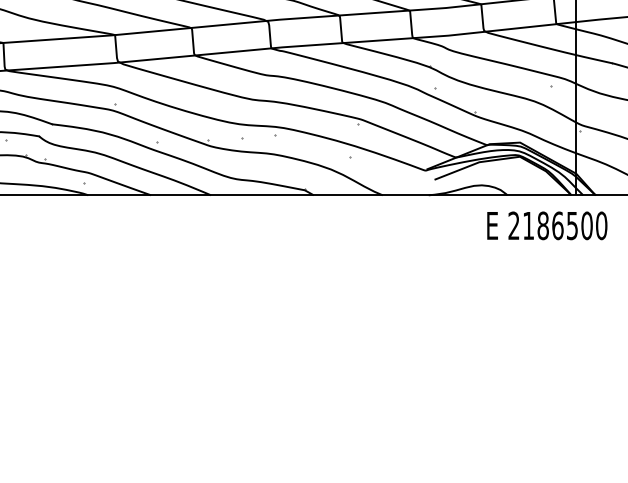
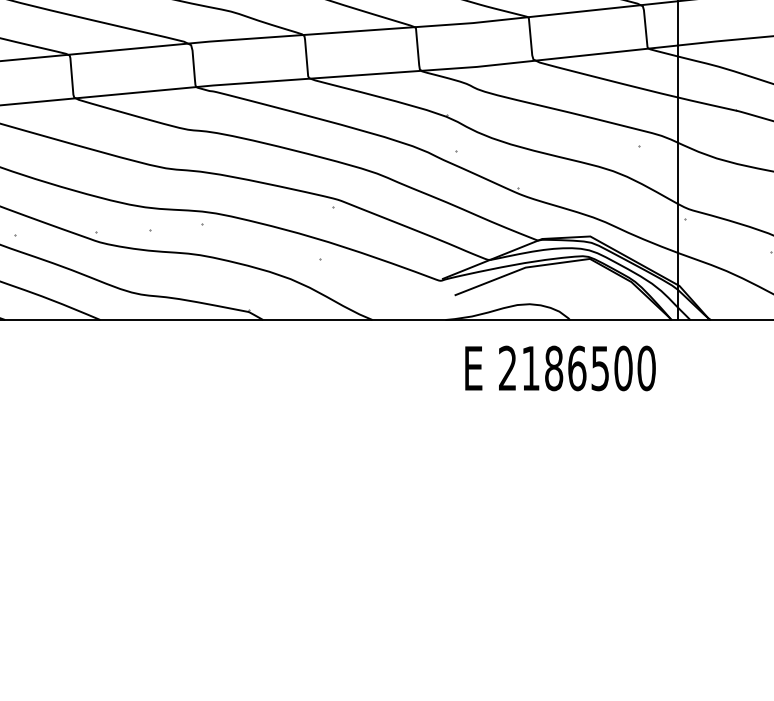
text: (547, 225) -> (560, 367), moved

